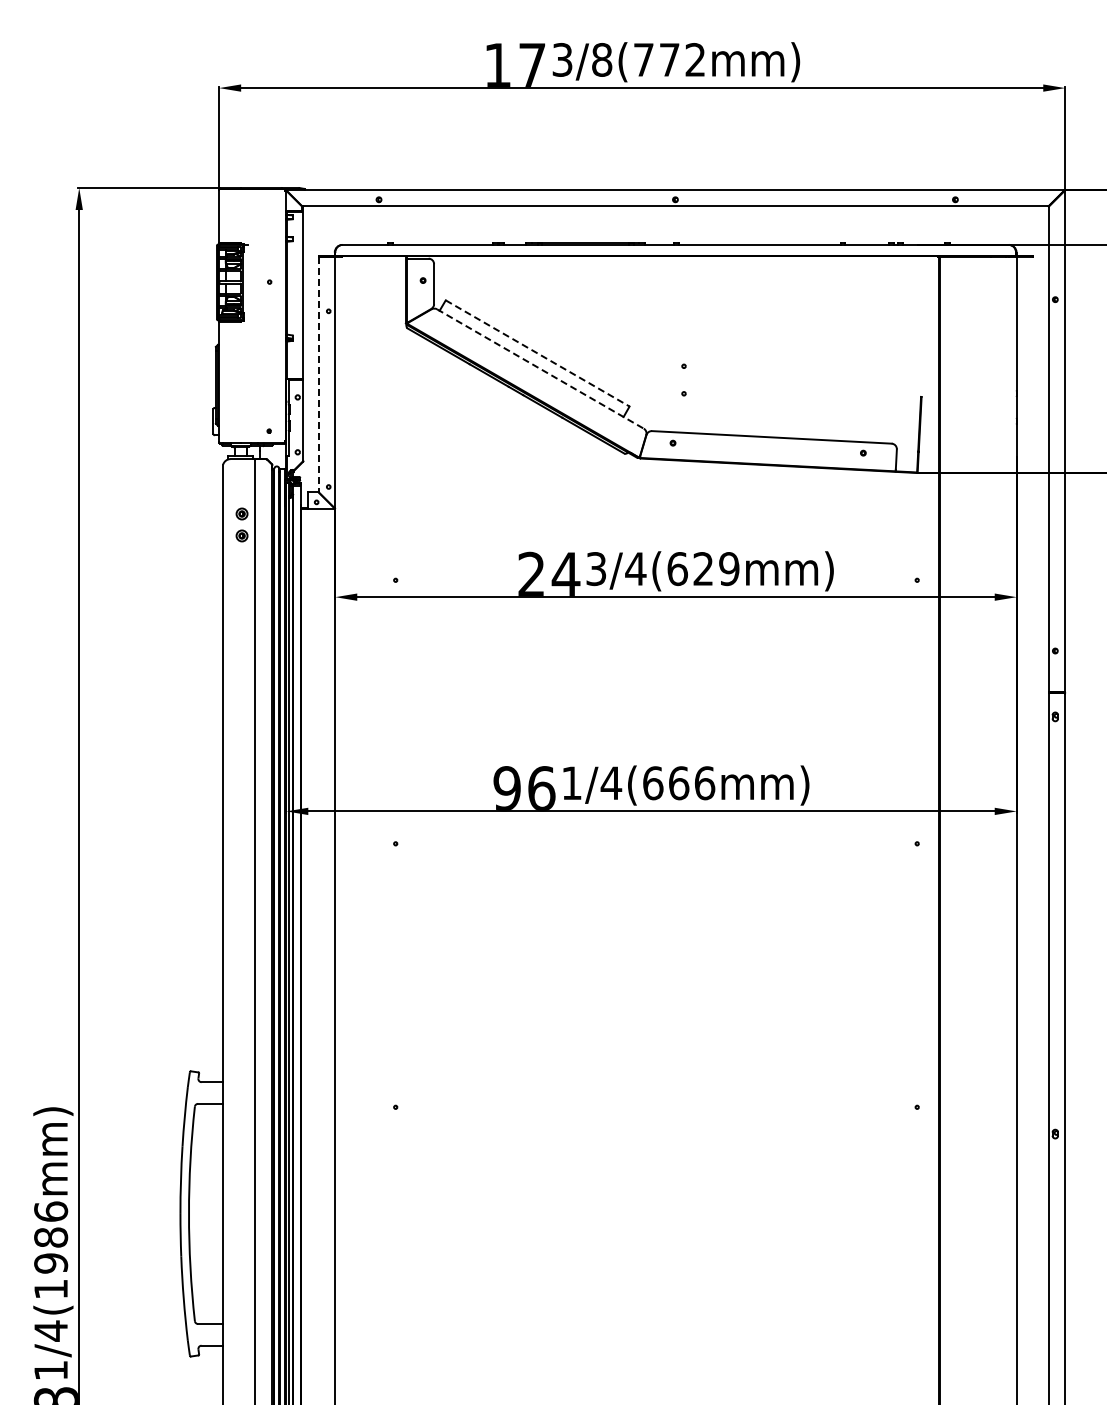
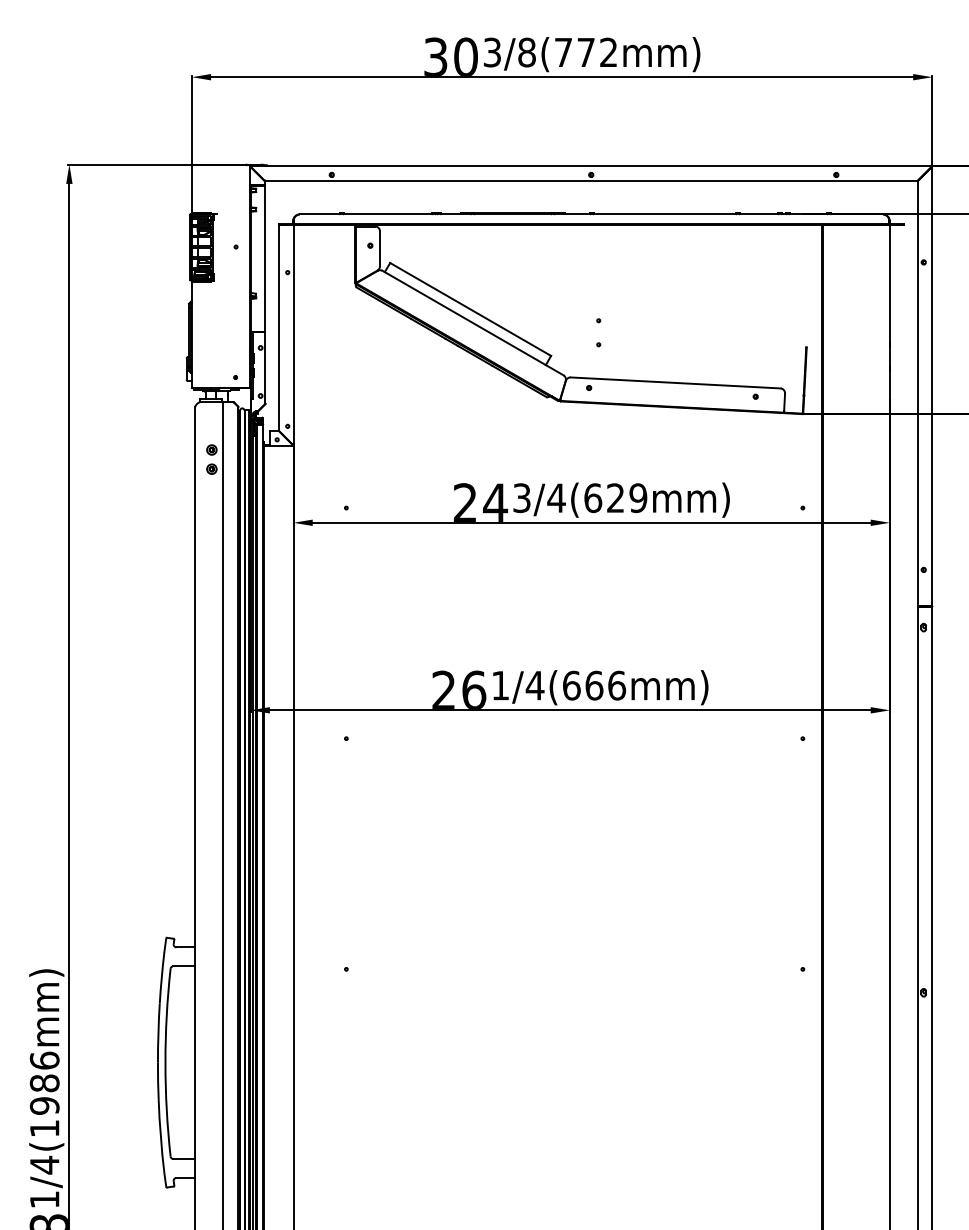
text: (515, 64) -> (451, 56), 17 -> 30
line: (538, 353) -> (471, 309), dashed -> solid
line: (540, 369) -> (473, 323), dashed -> solid
line: (318, 374) -> (278, 327), dashed -> solid
text: (506, 787) -> (443, 689), 96 -> 26

